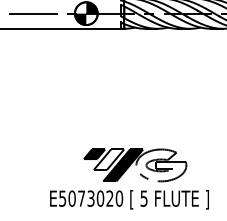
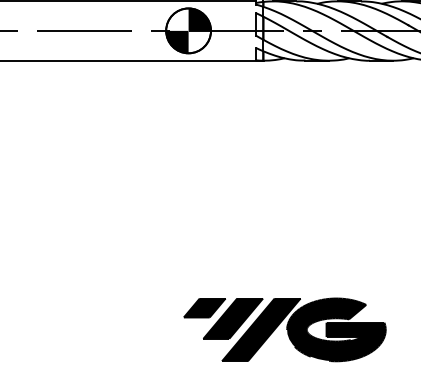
fill: (108, 159) -> (232, 318), added
fill: (161, 165) -> (336, 330), added

